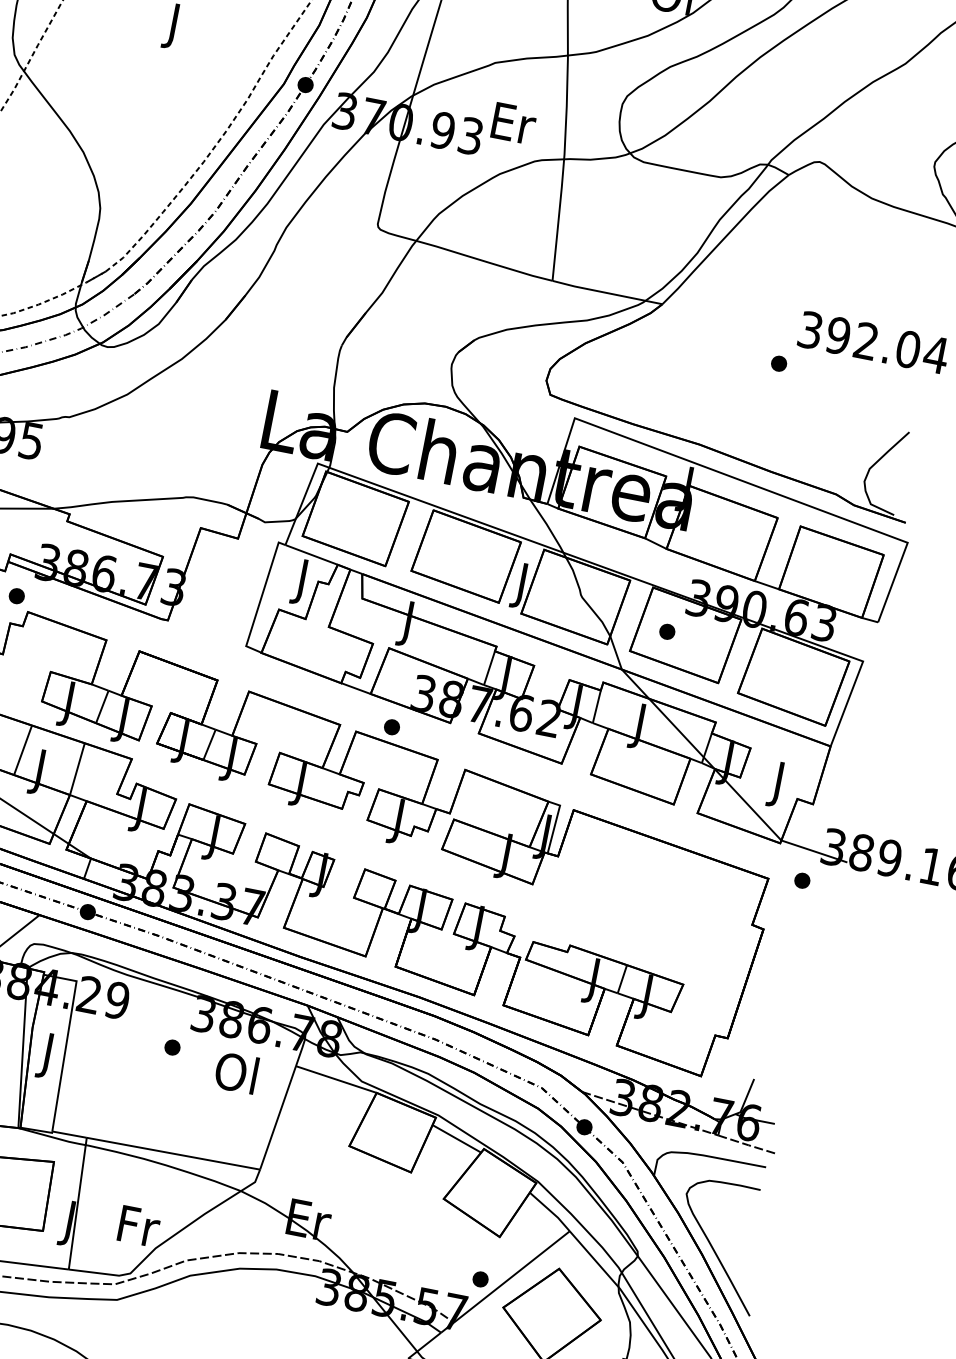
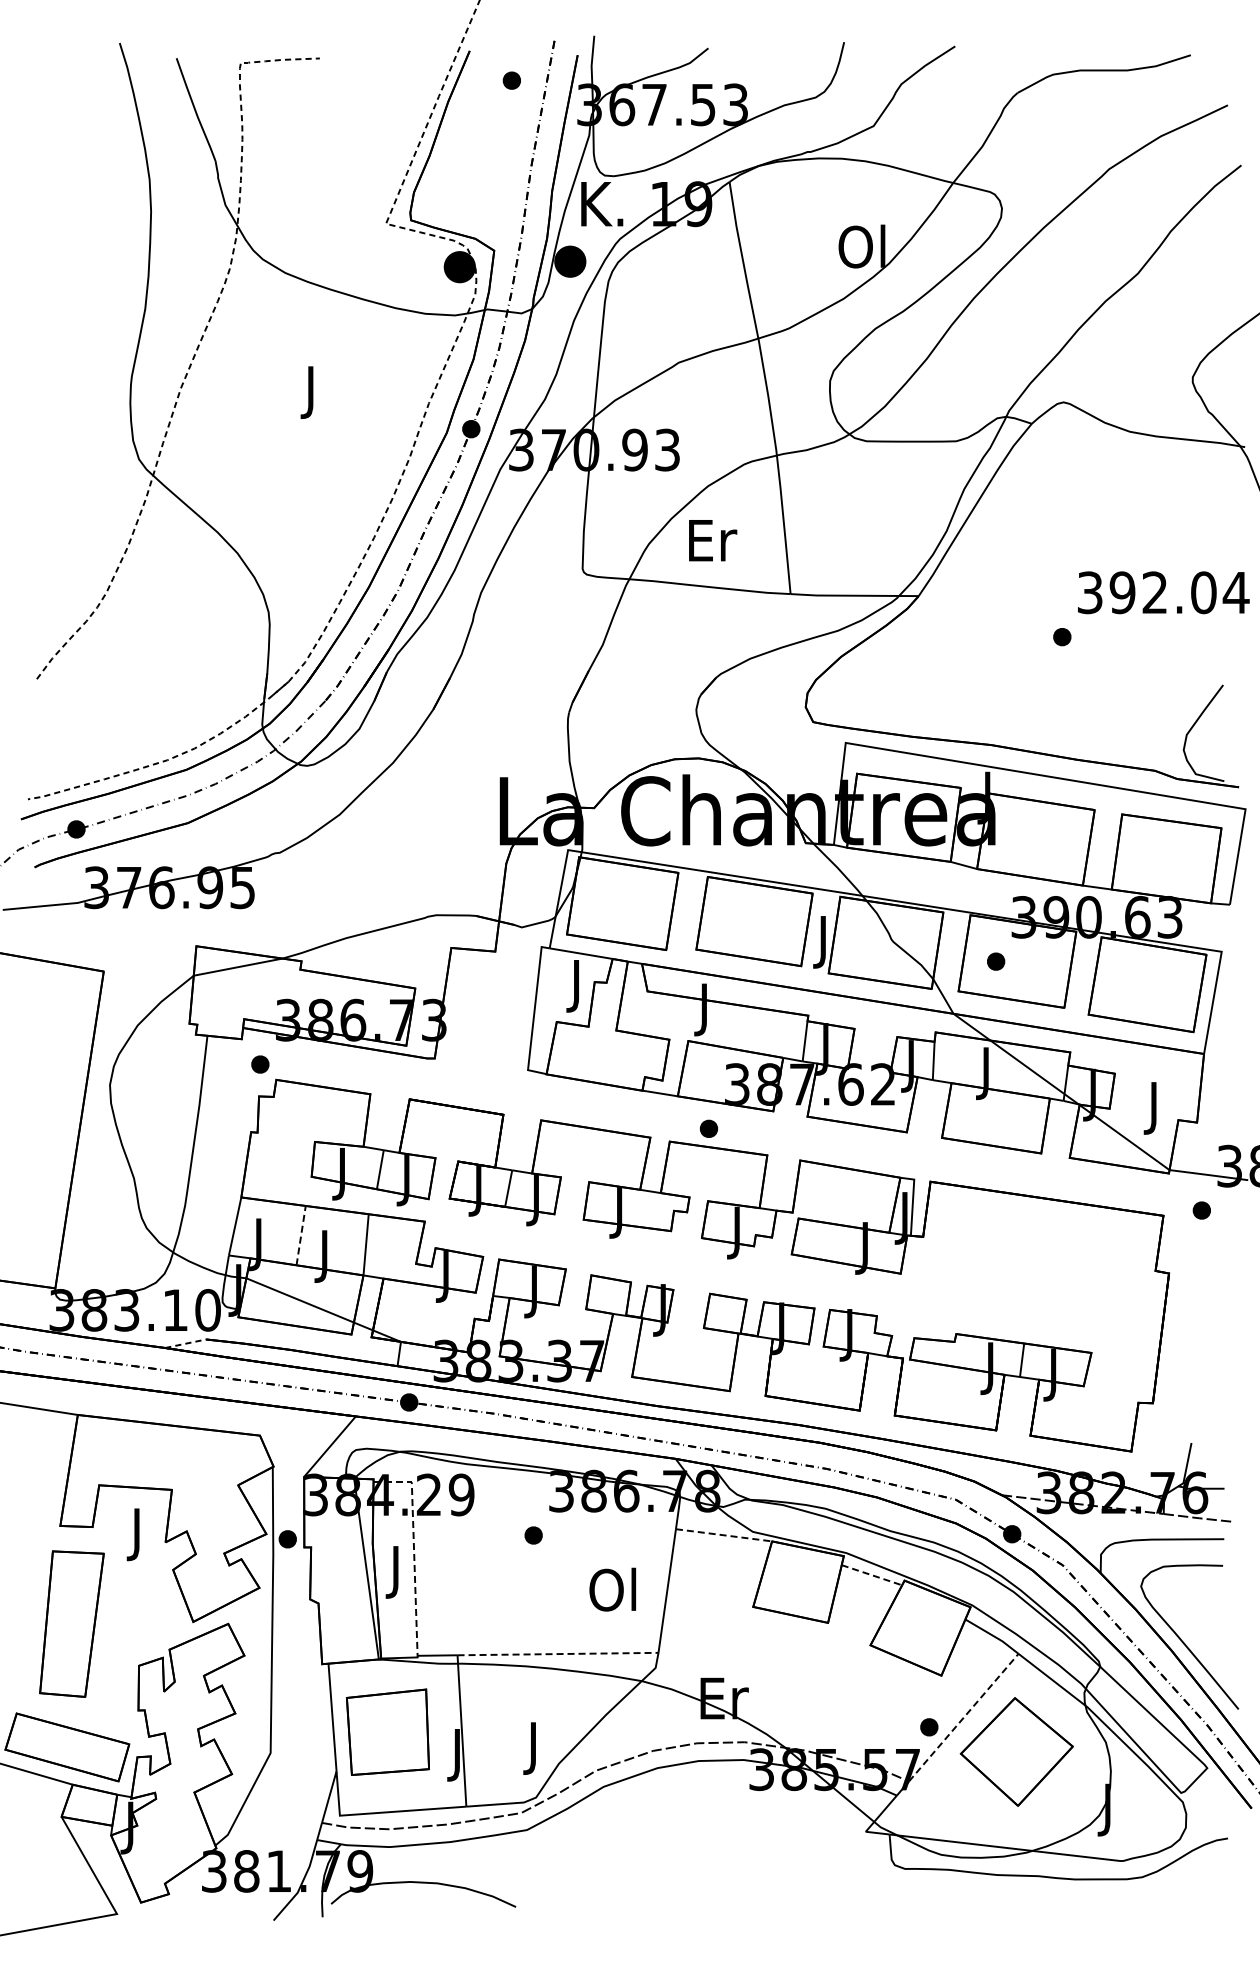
text: (514, 123) -> (713, 540), moved
line: (23, 750) -> (301, 1235), solid -> dashed
line: (67, 1039) -> (414, 1549), solid -> dashed
text: (236, 1072) -> (612, 1589), moved
line: (336, 1079) -> (724, 1535), solid -> dashed
line: (456, 1139) -> (871, 1575), solid -> dashed
line: (173, 1154) -> (558, 1654), solid -> dashed
text: (138, 1231) -> (535, 1748), Fr -> J
line: (512, 1276) -> (964, 1717), solid -> dashed

